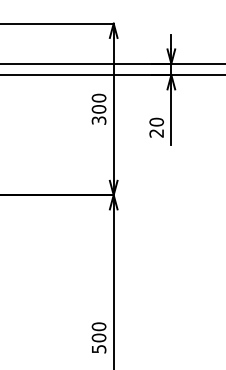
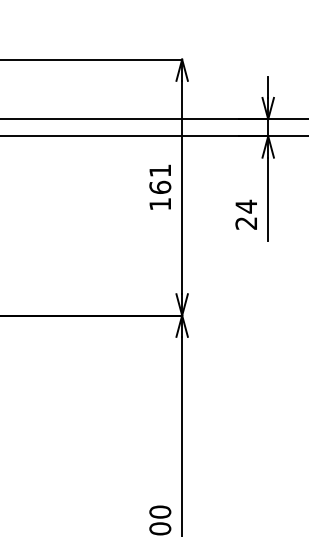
text: (98, 108) -> (159, 186), 300 -> 161
text: (156, 121) -> (246, 205), 20 -> 24

